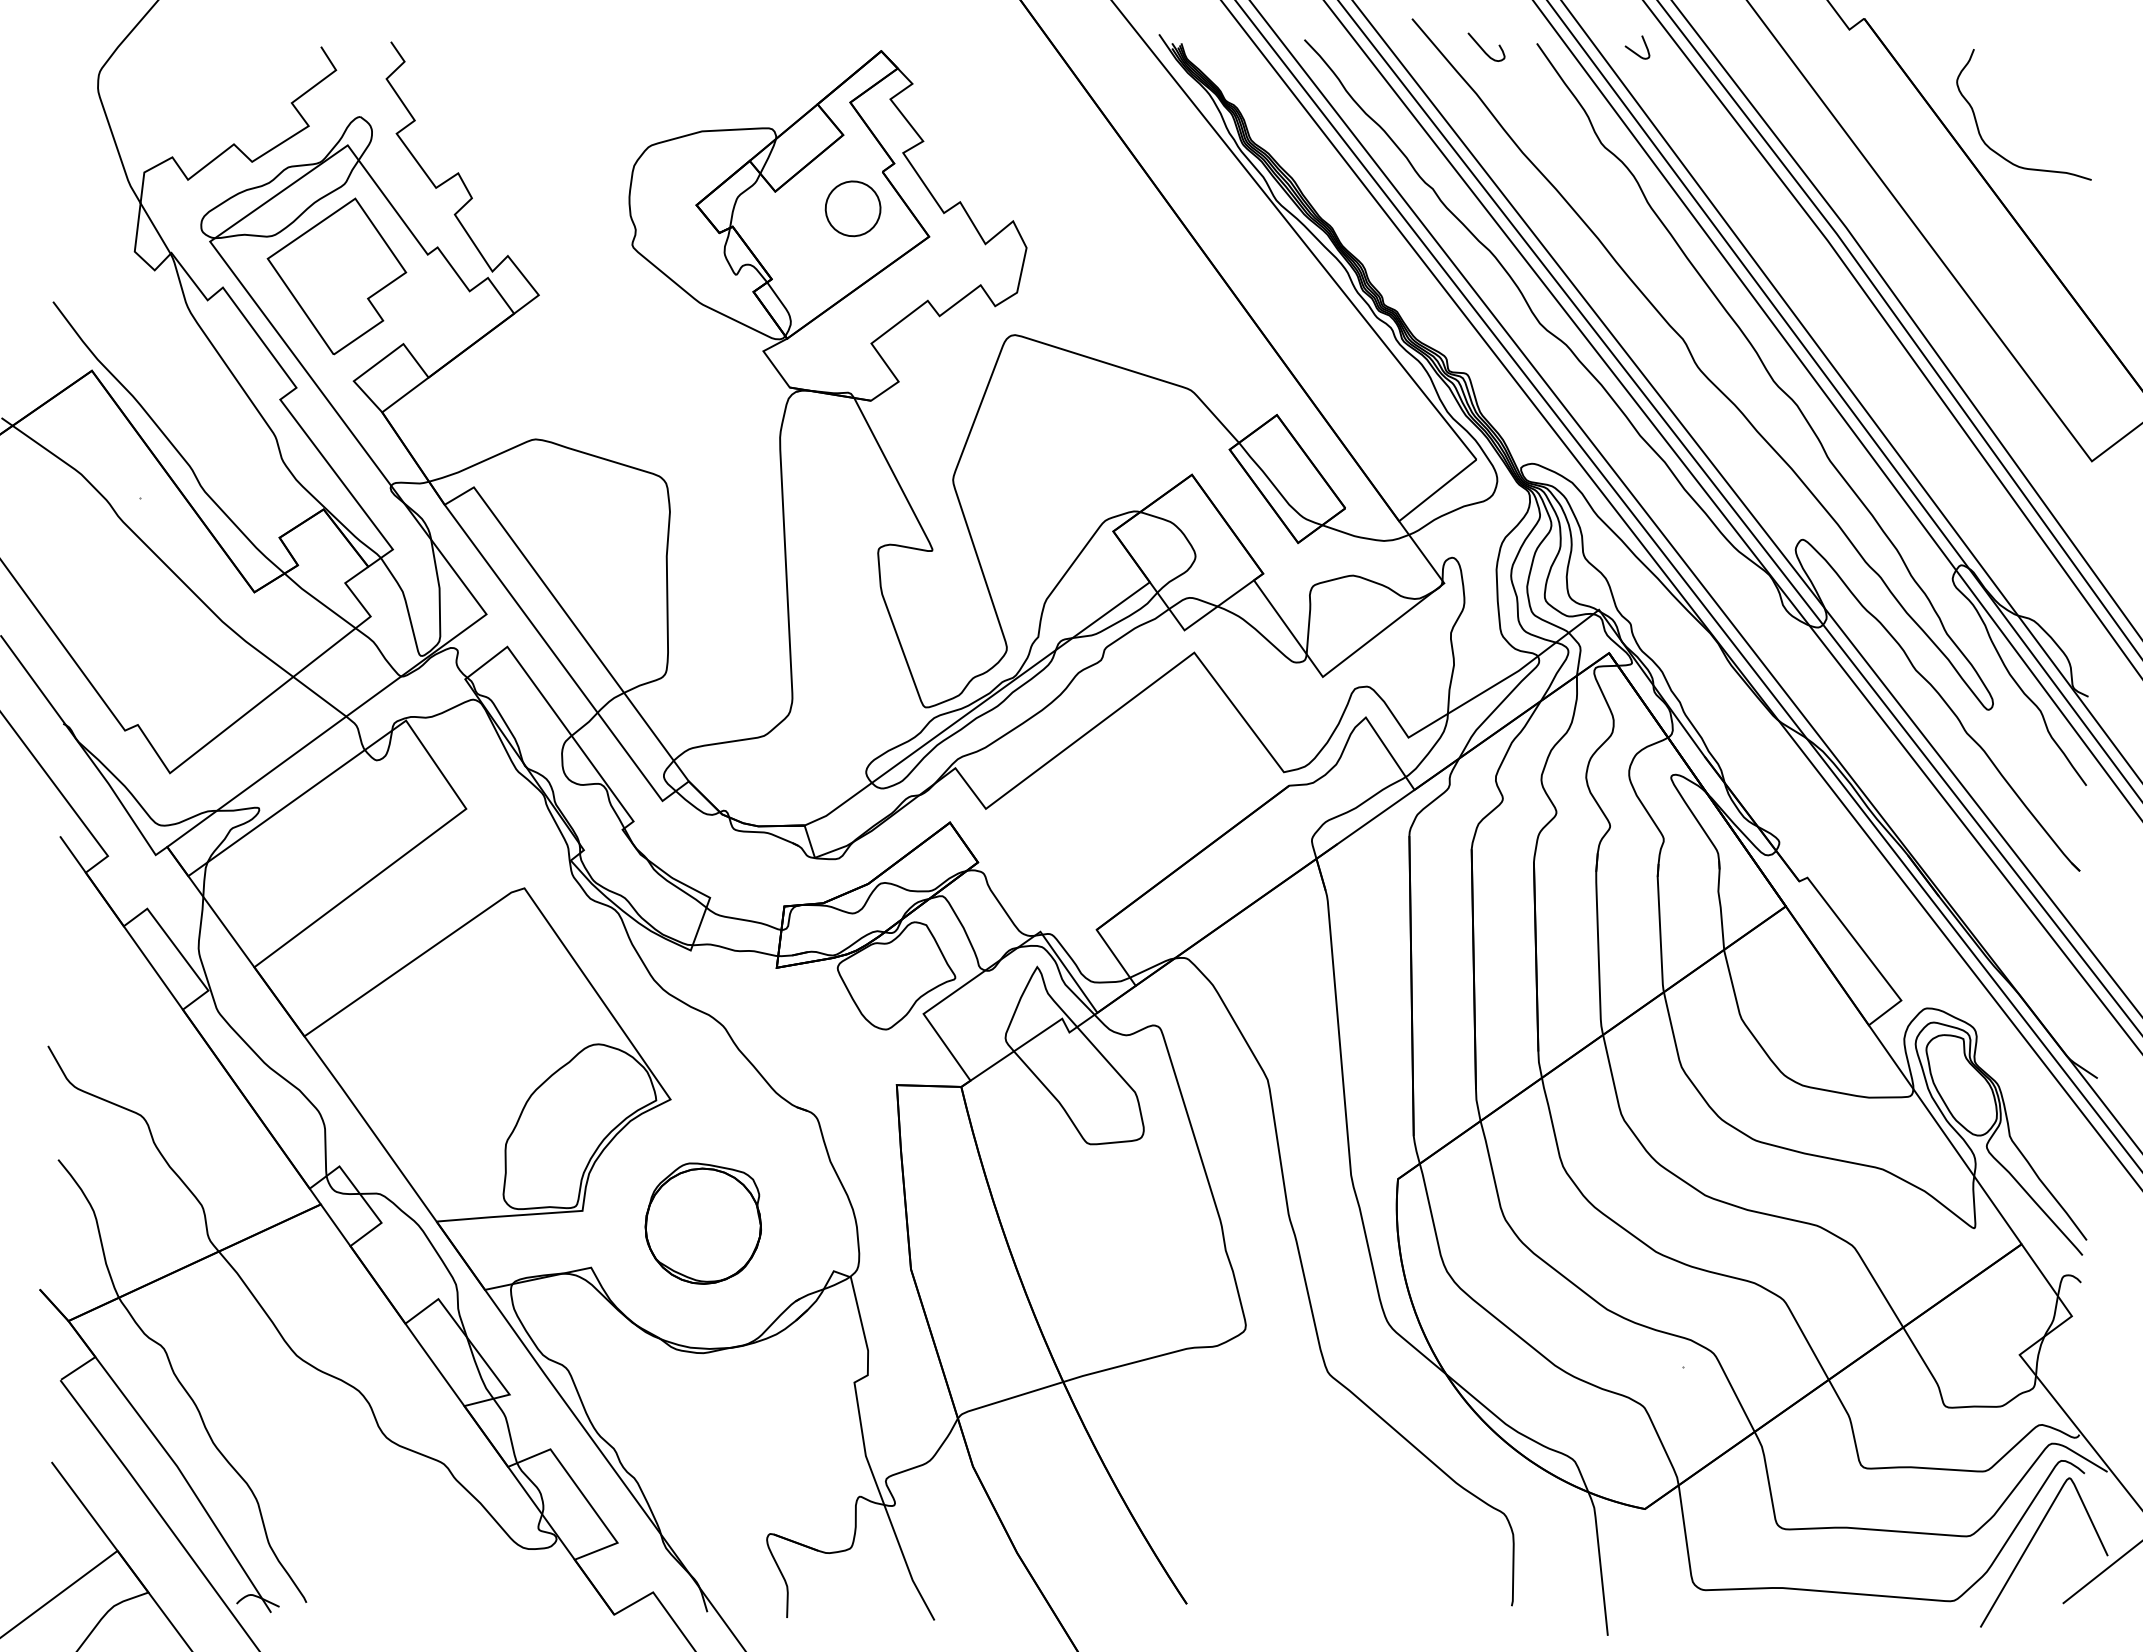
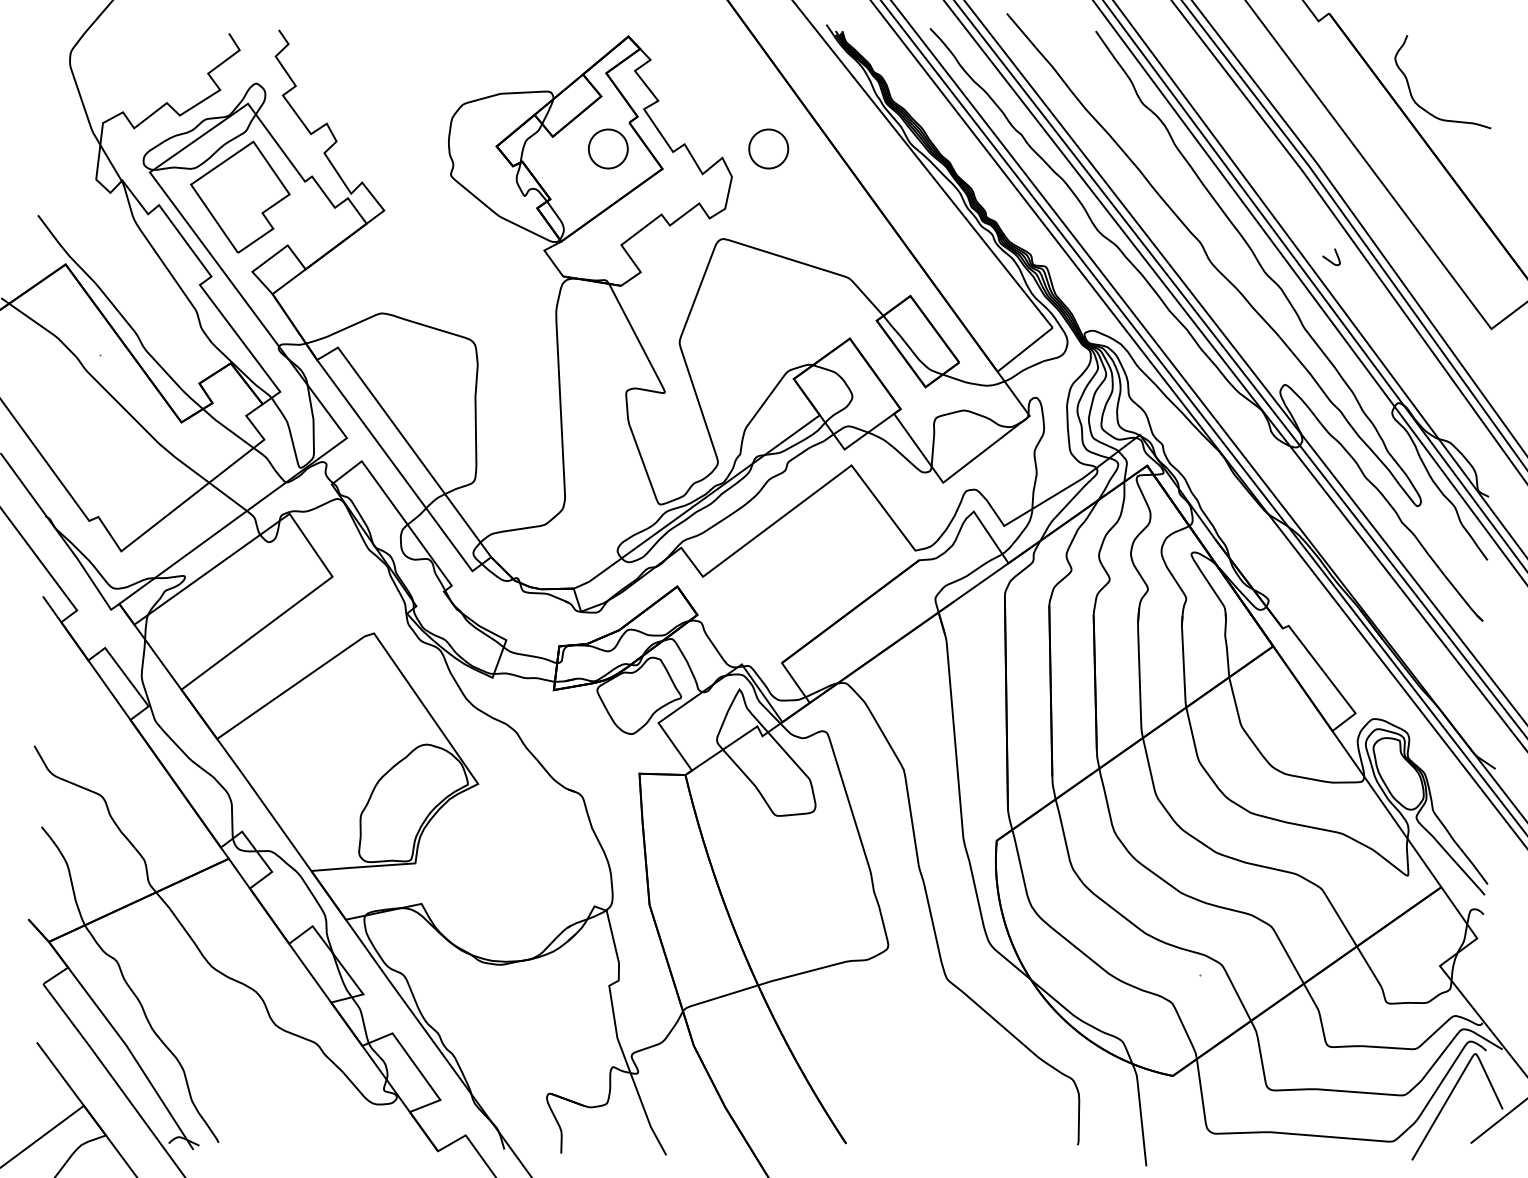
curve: (1483, 49) -> (1057, 35), removed
curve: (1633, 50) -> (1328, 259), moved
part: (1077, 208) -> (768, 148), added
part: (702, 1223) -> (500, 872), removed

